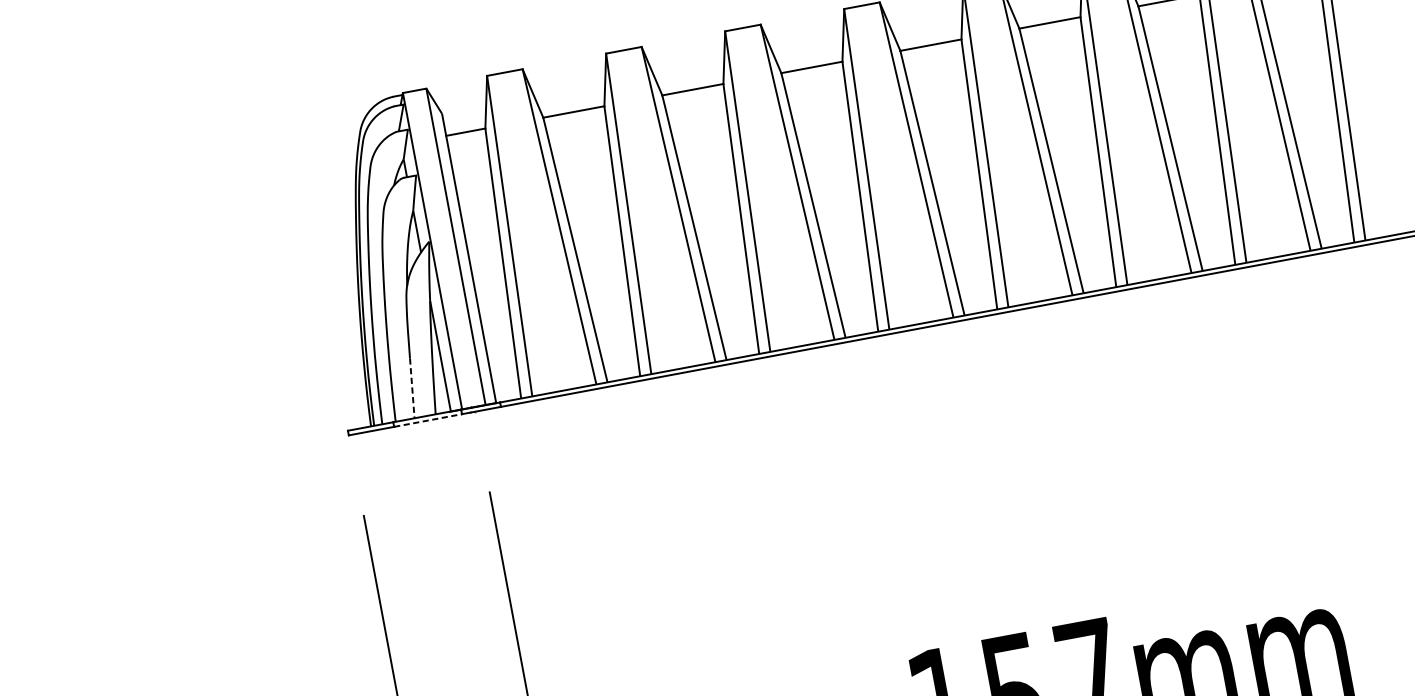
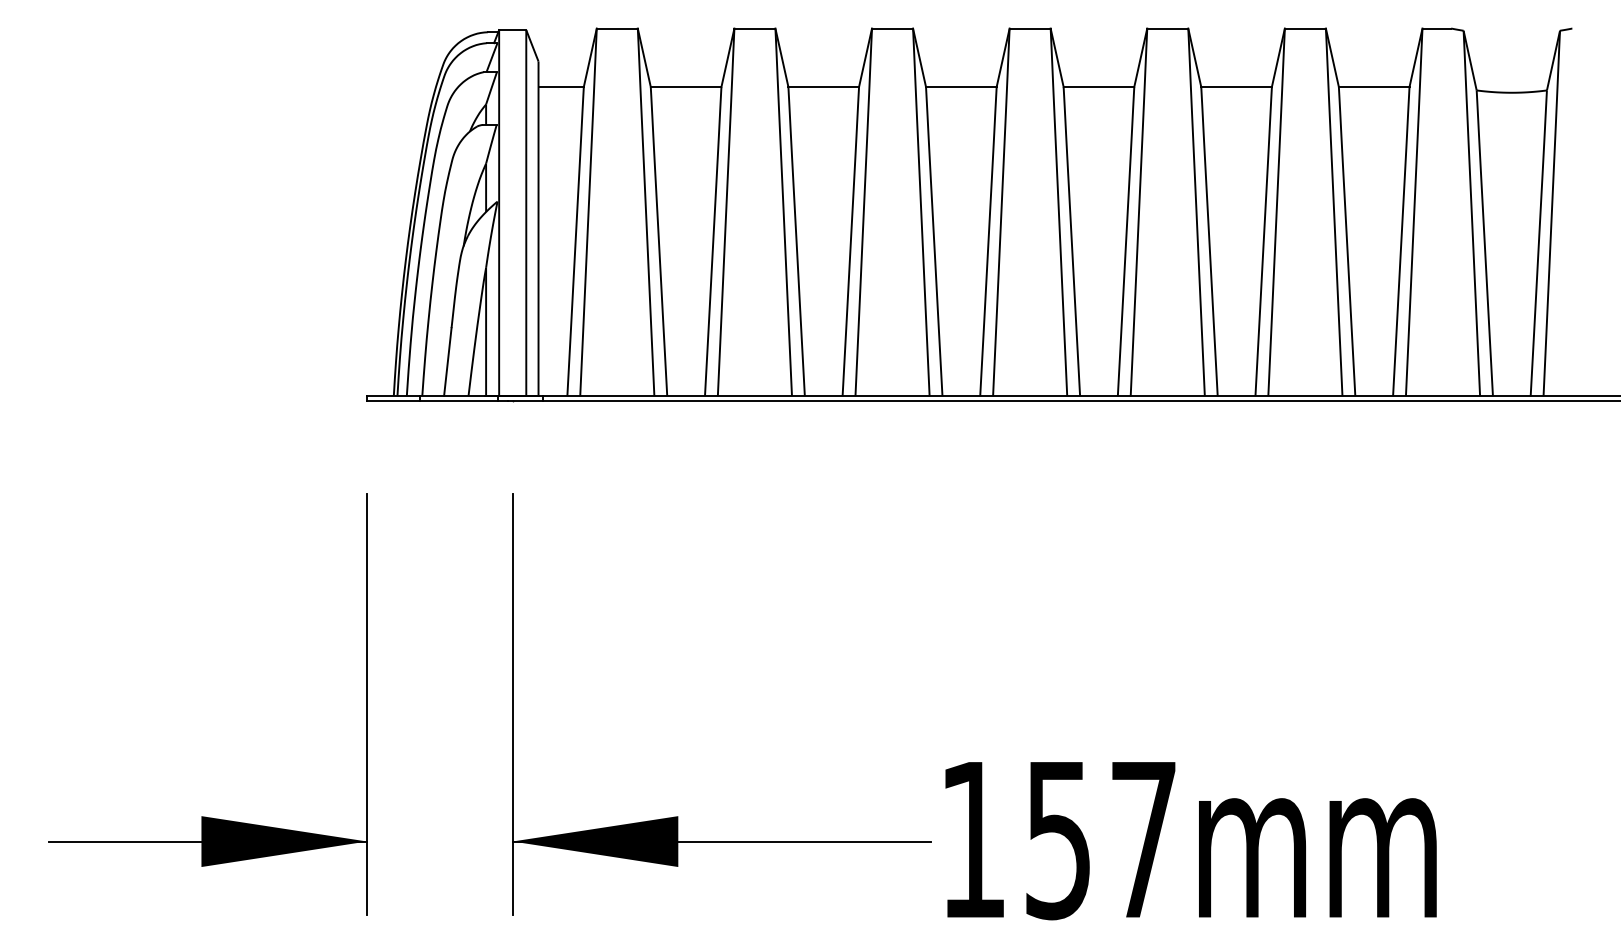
line: (412, 388) -> (447, 362), dashed -> solid
line: (428, 420) -> (459, 401), dashed -> solid

